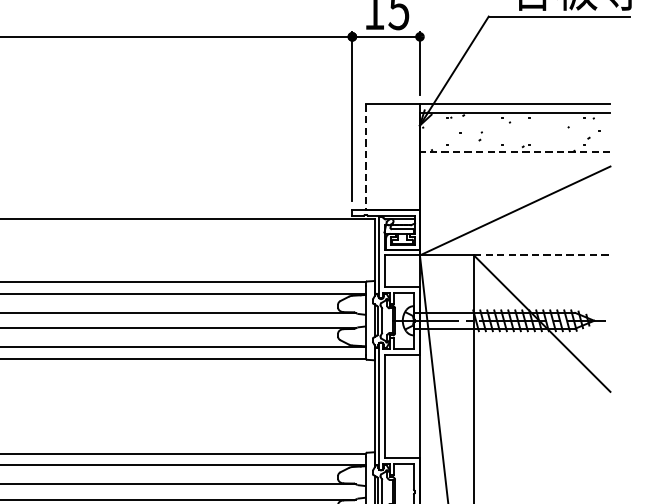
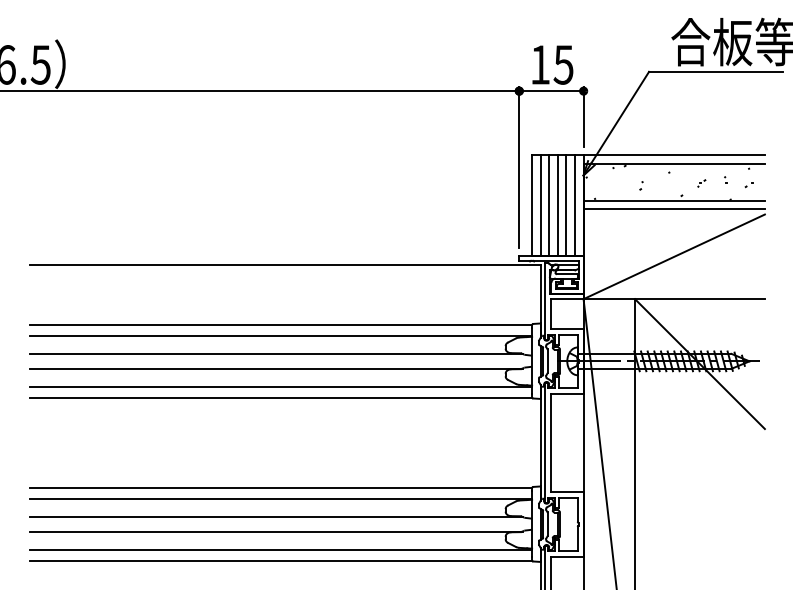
part: (543, 133) -> (701, 183), added
part: (593, 136) -> (748, 185), size x0.62
line: (515, 151) -> (674, 200), dashed -> solid
line: (374, 157) -> (540, 205), added
line: (384, 157) -> (549, 205), added
line: (392, 157) -> (557, 205), added
line: (401, 157) -> (566, 205), added
line: (411, 157) -> (575, 205), added
line: (366, 158) -> (532, 206), dashed -> solid
line: (514, 161) -> (673, 209), added
line: (541, 255) -> (699, 299), dashed -> solid

